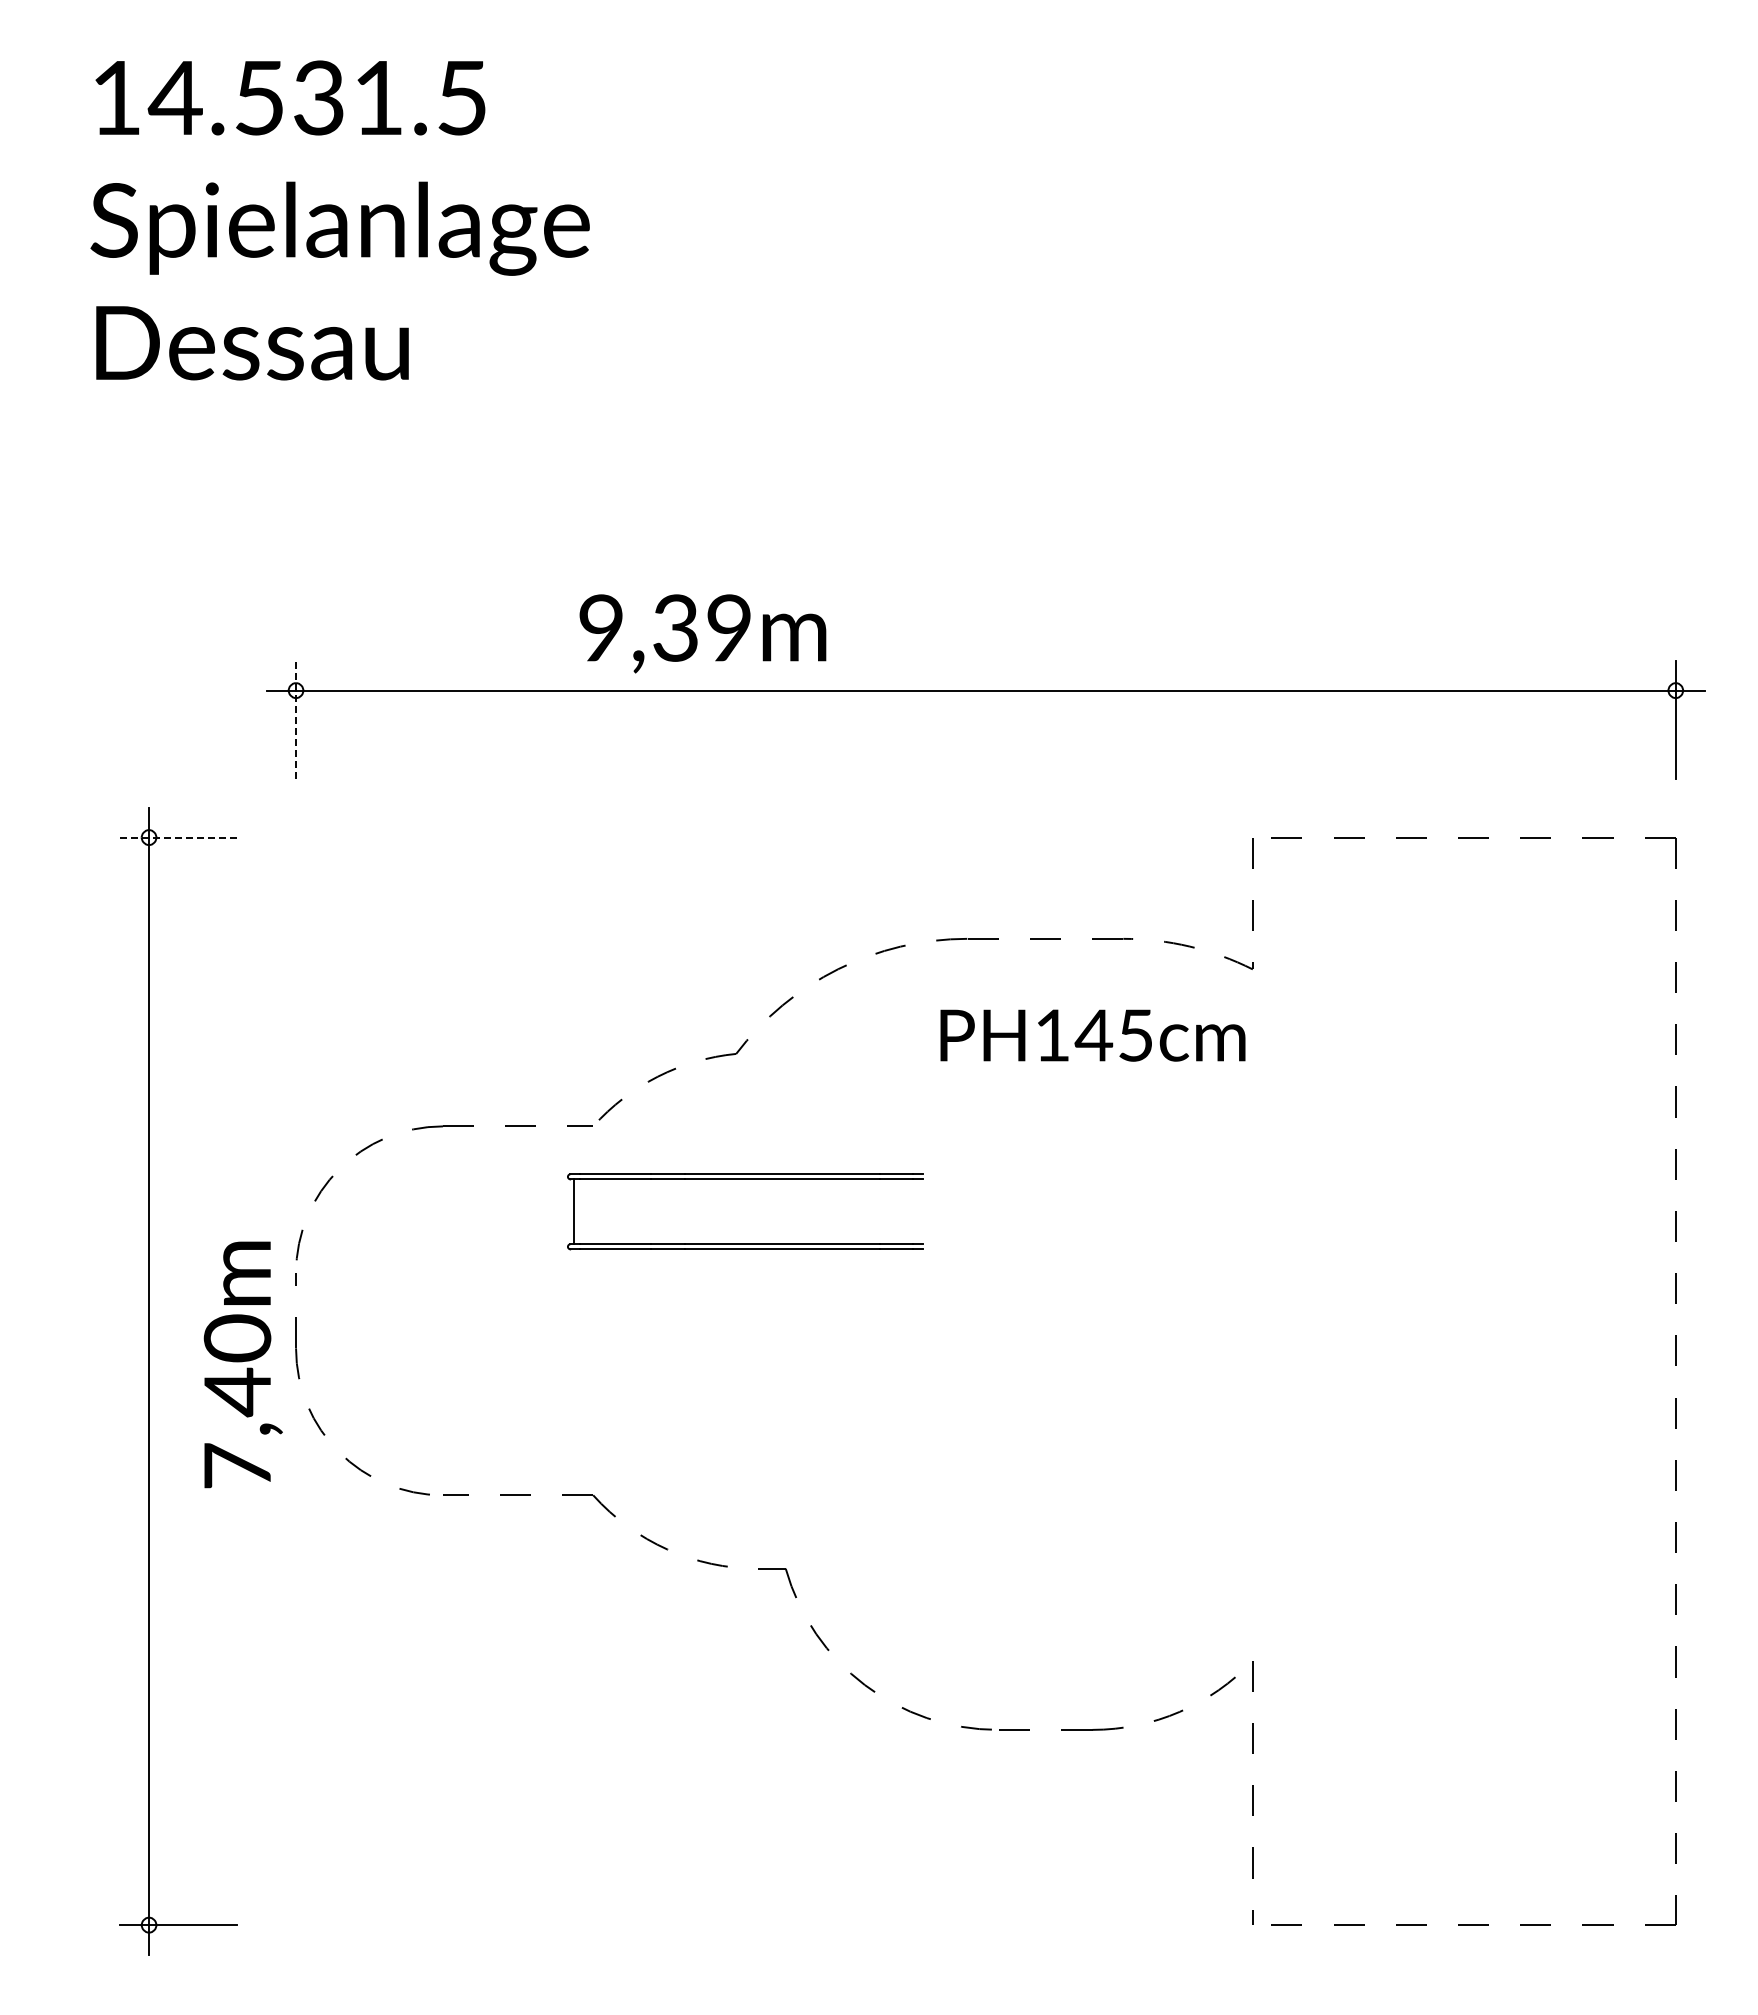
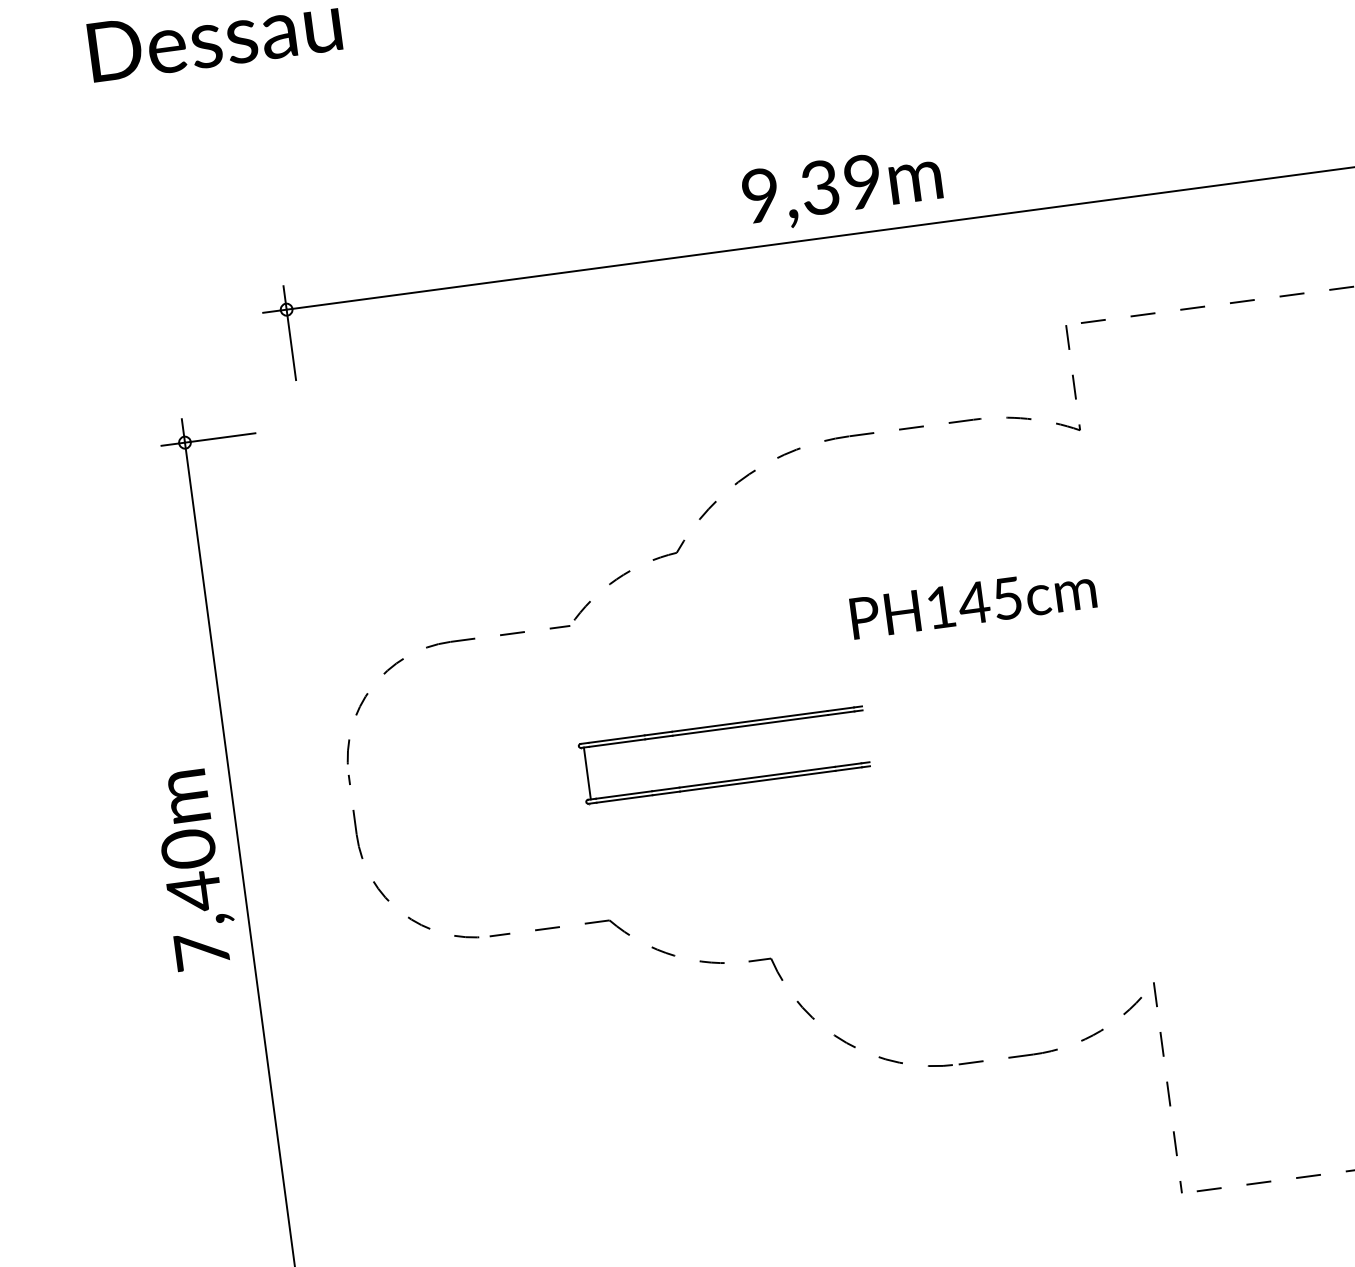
text: (702, 633) -> (842, 189), moved
line: (296, 720) -> (290, 333), dashed -> solid
line: (178, 837) -> (208, 439), dashed -> solid
text: (1092, 1035) -> (972, 603), moved
part: (745, 1179) -> (720, 729), moved
text: (242, 1364) -> (195, 869), moved

